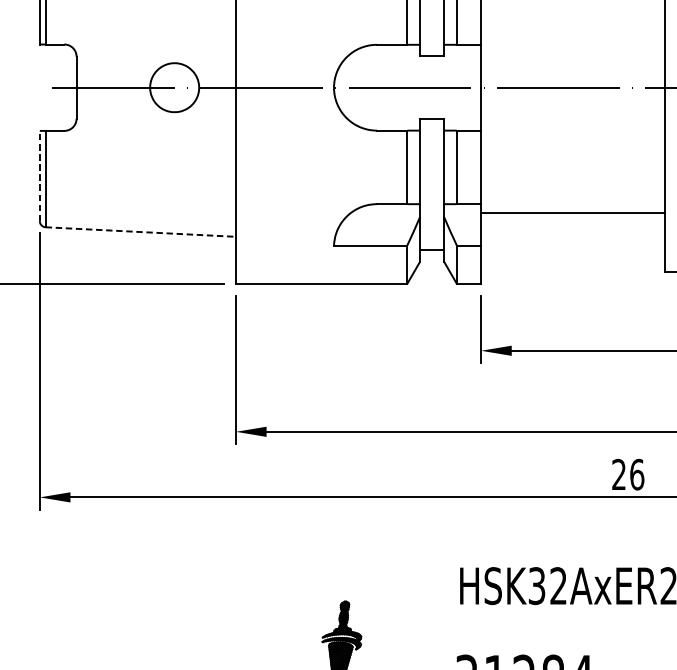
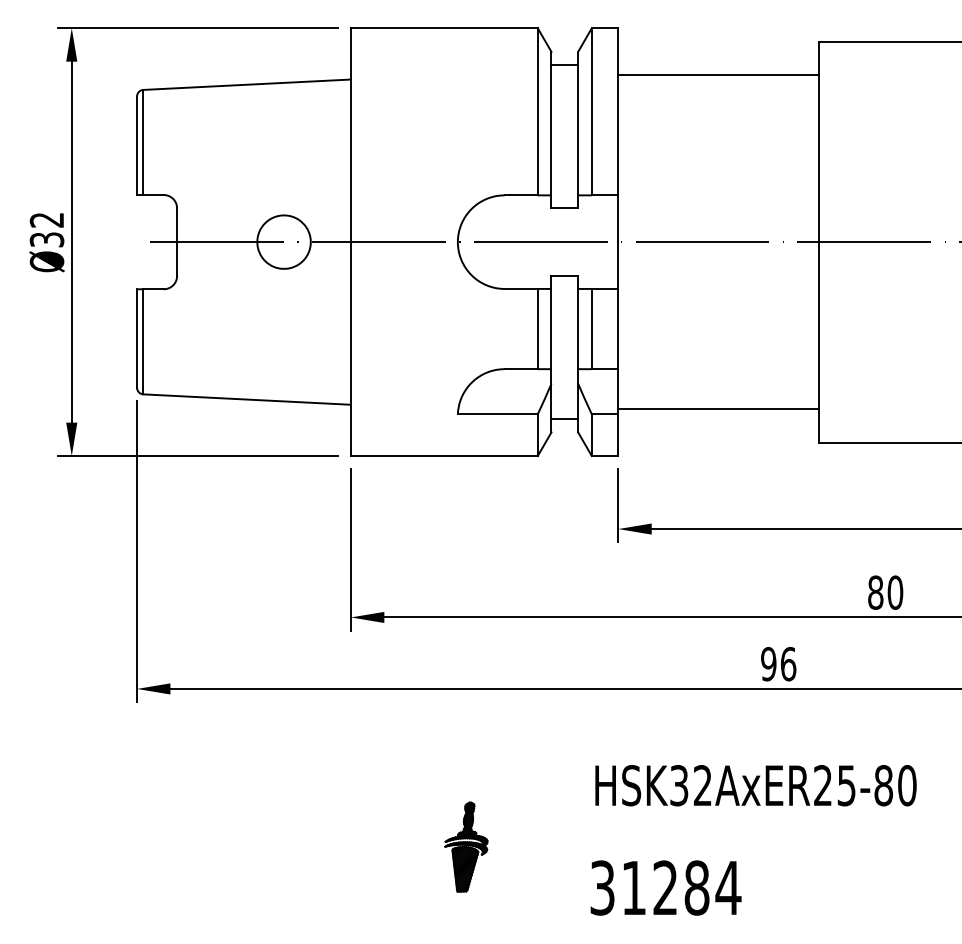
line: (40, 176) -> (137, 338), dashed -> solid
line: (572, 213) -> (718, 409), moved
line: (141, 231) -> (247, 399), dashed -> solid
text: (618, 474) -> (768, 664), 26 -> 96

